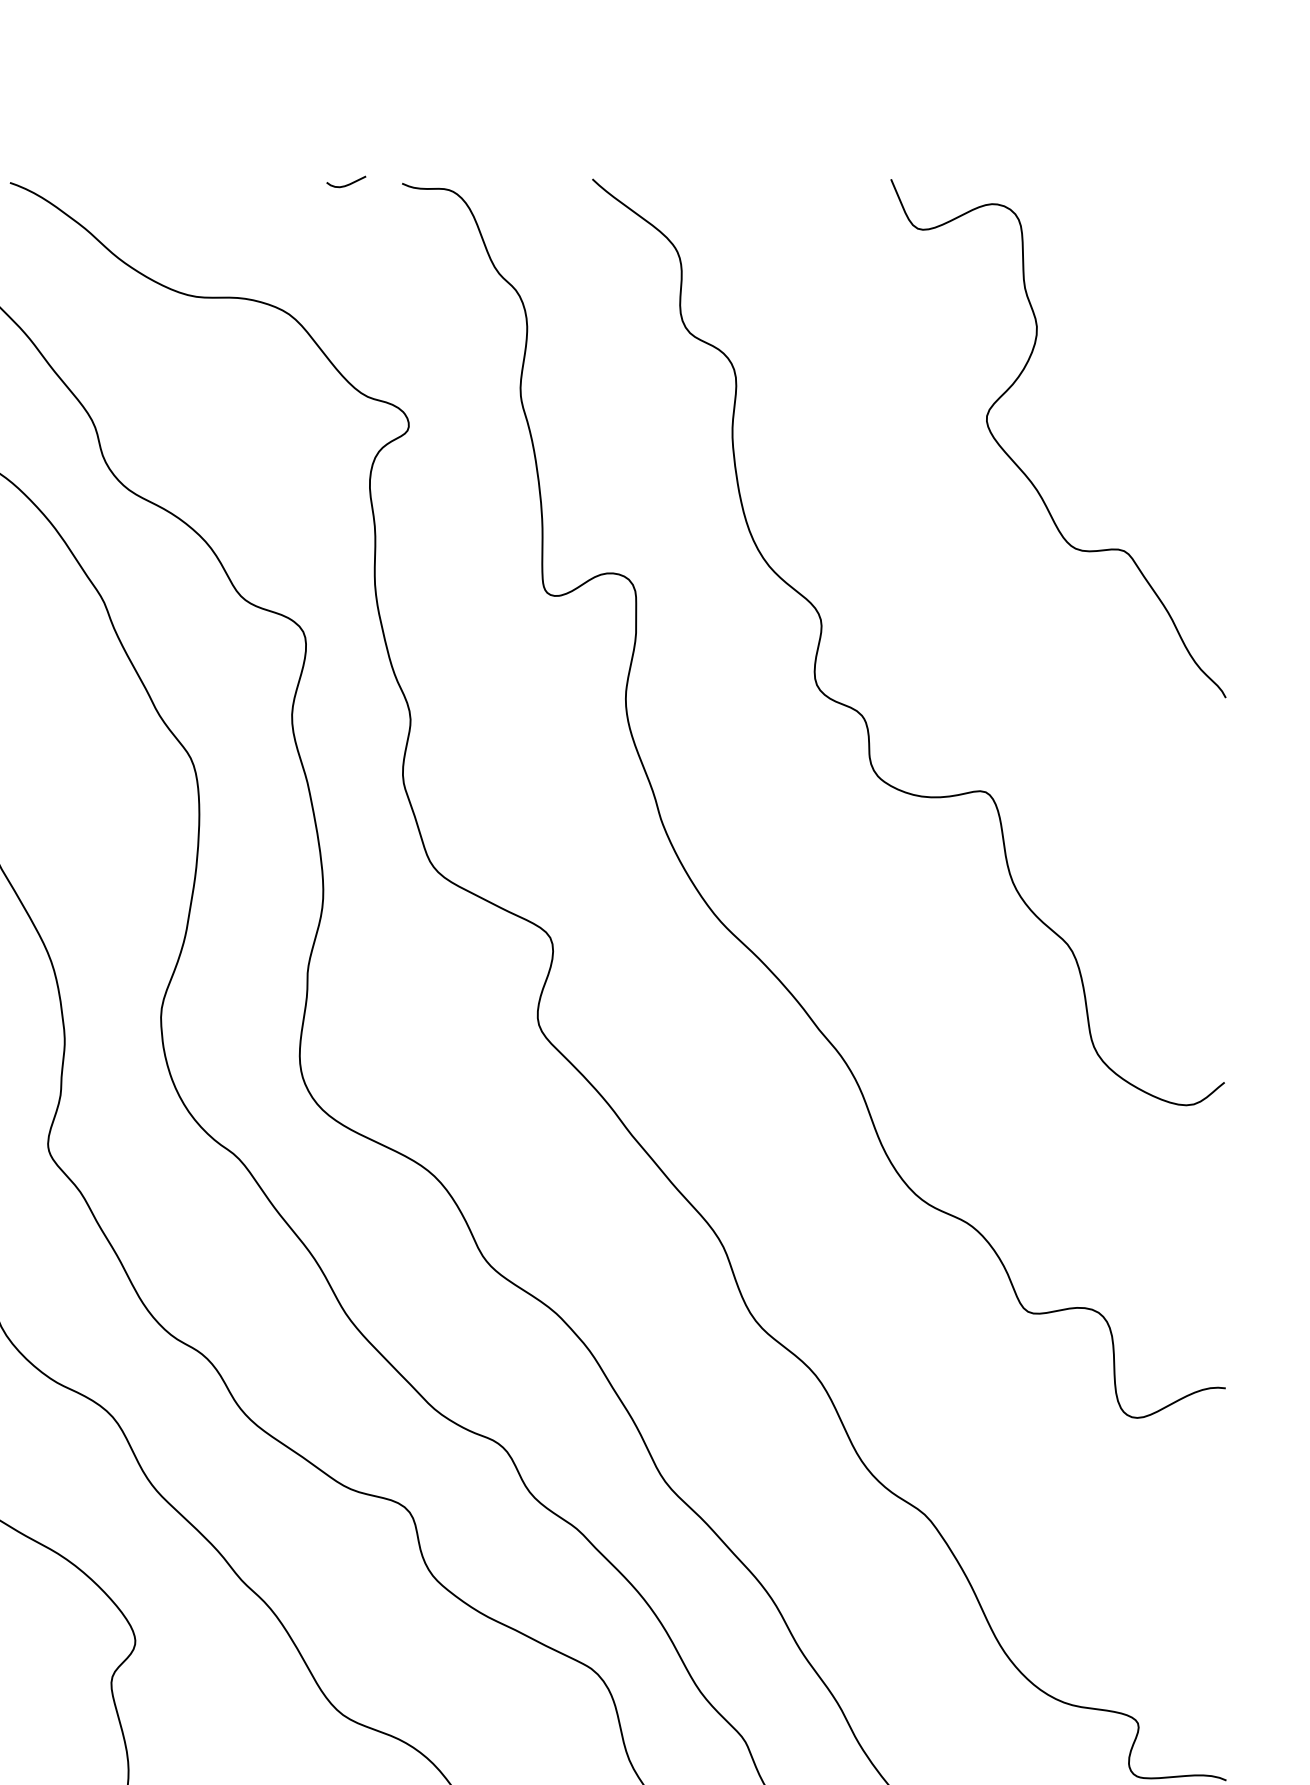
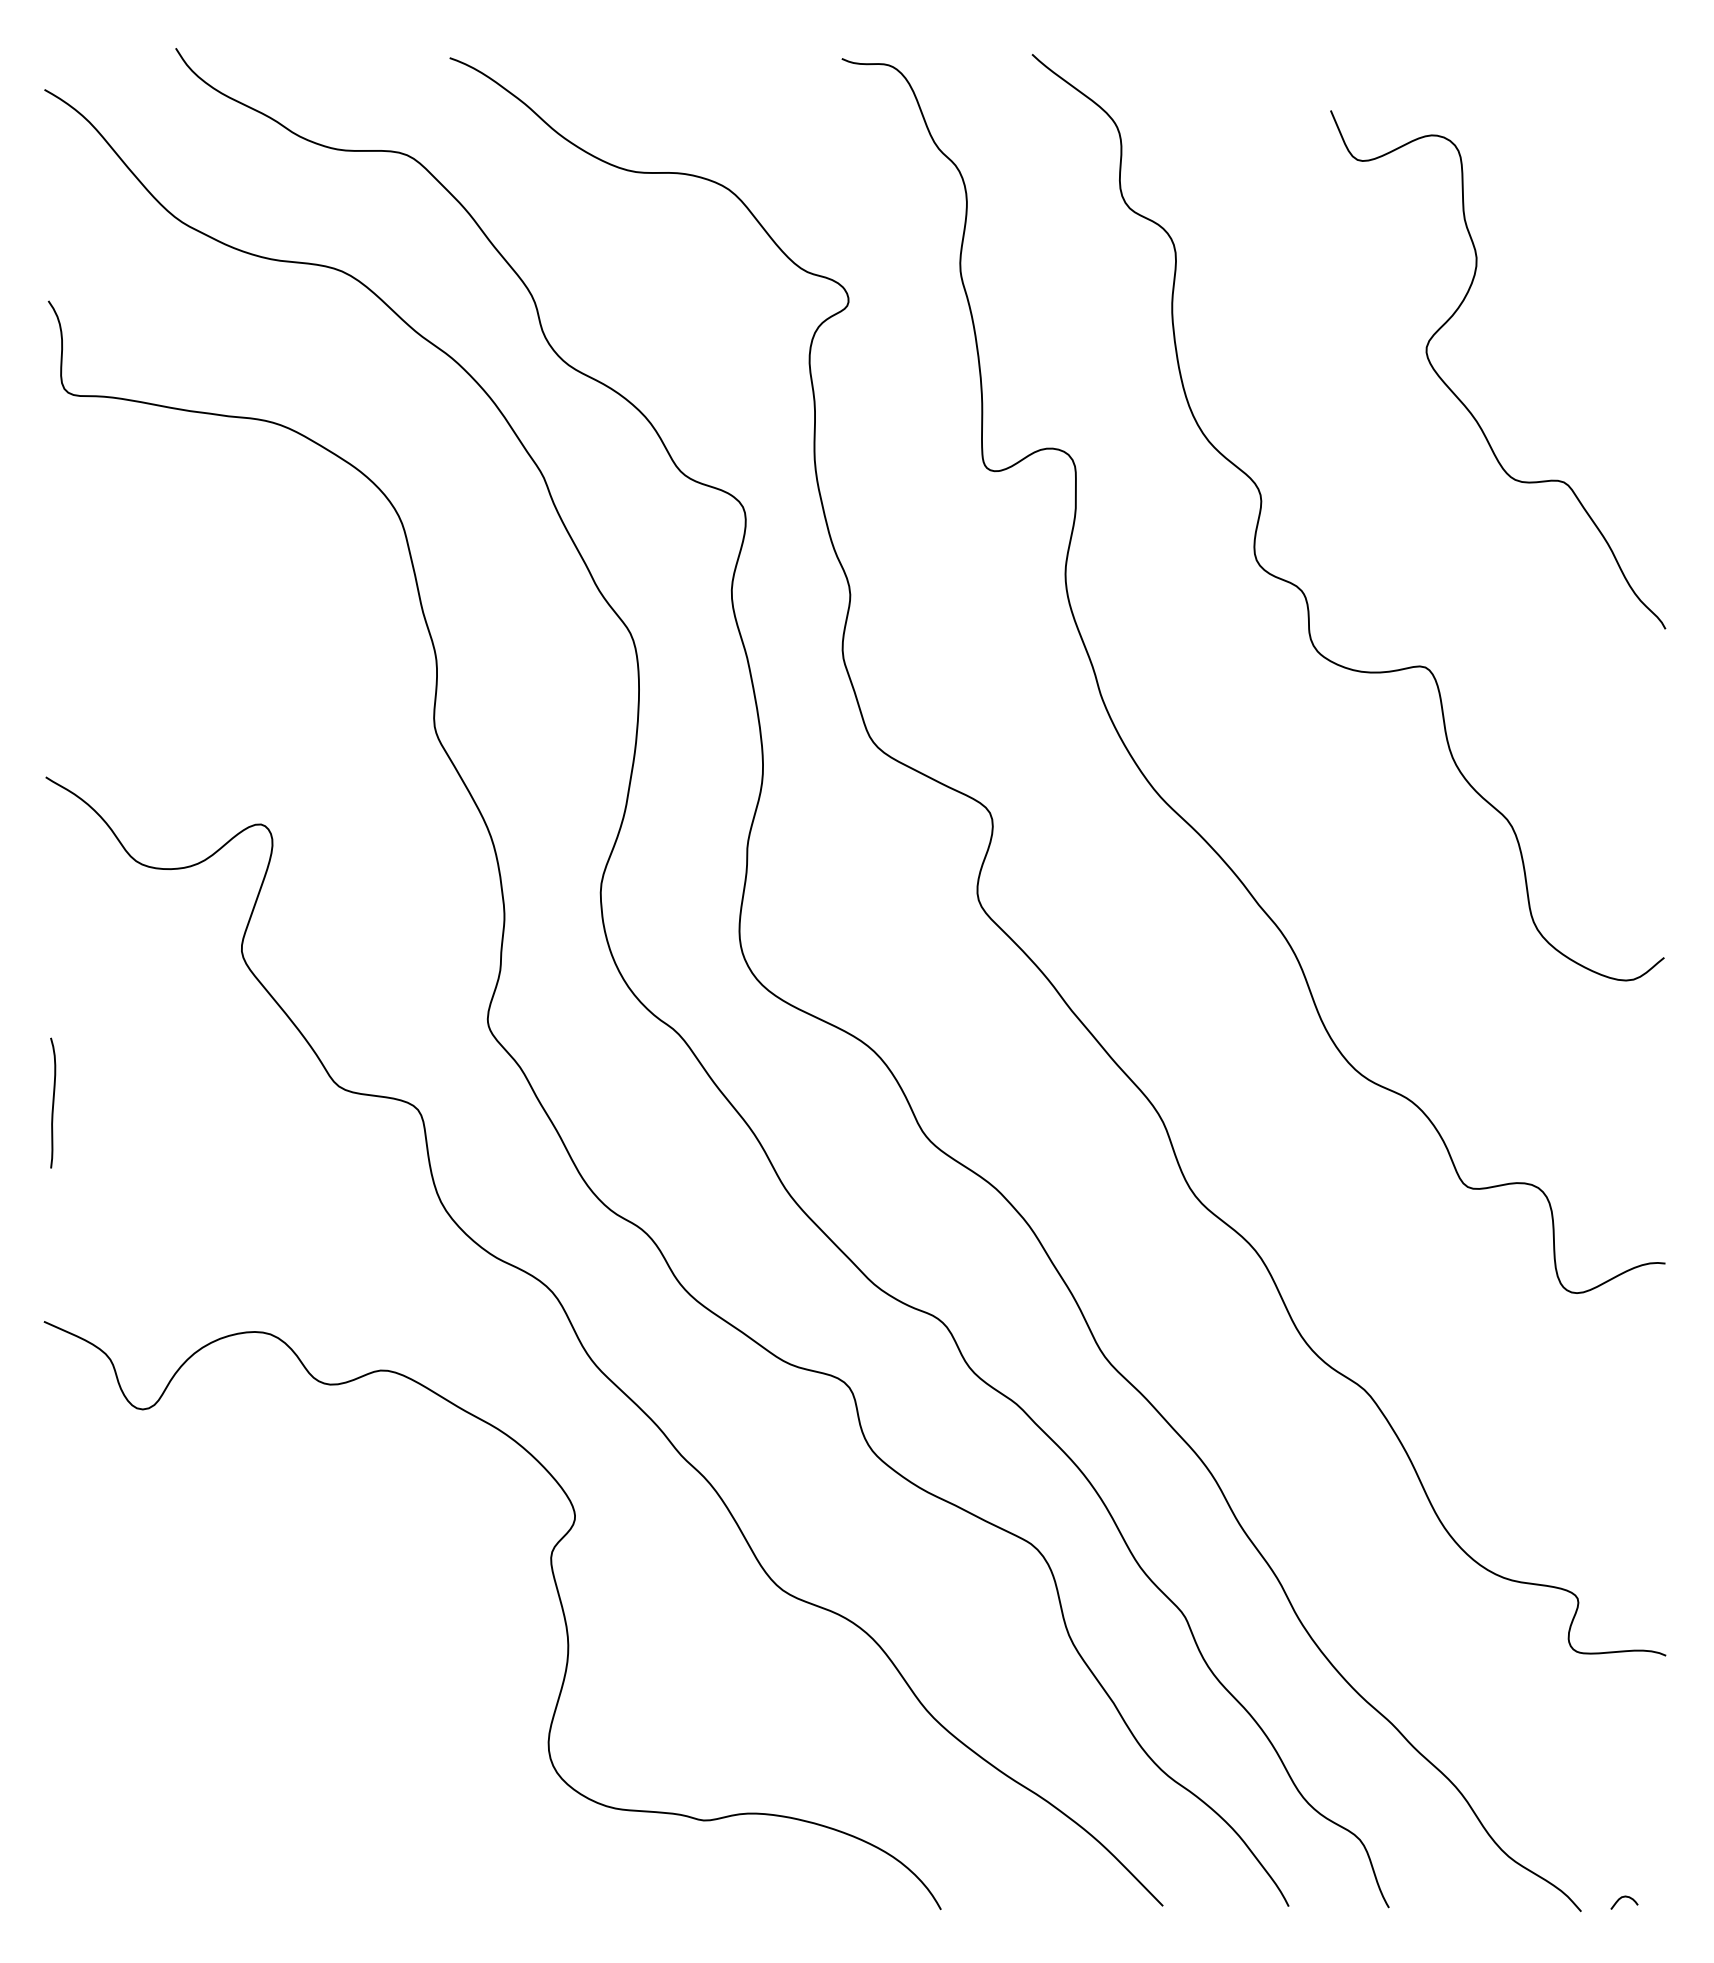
curve: (346, 184) -> (786, 59), removed
curve: (1023, 471) -> (1463, 402), moved

